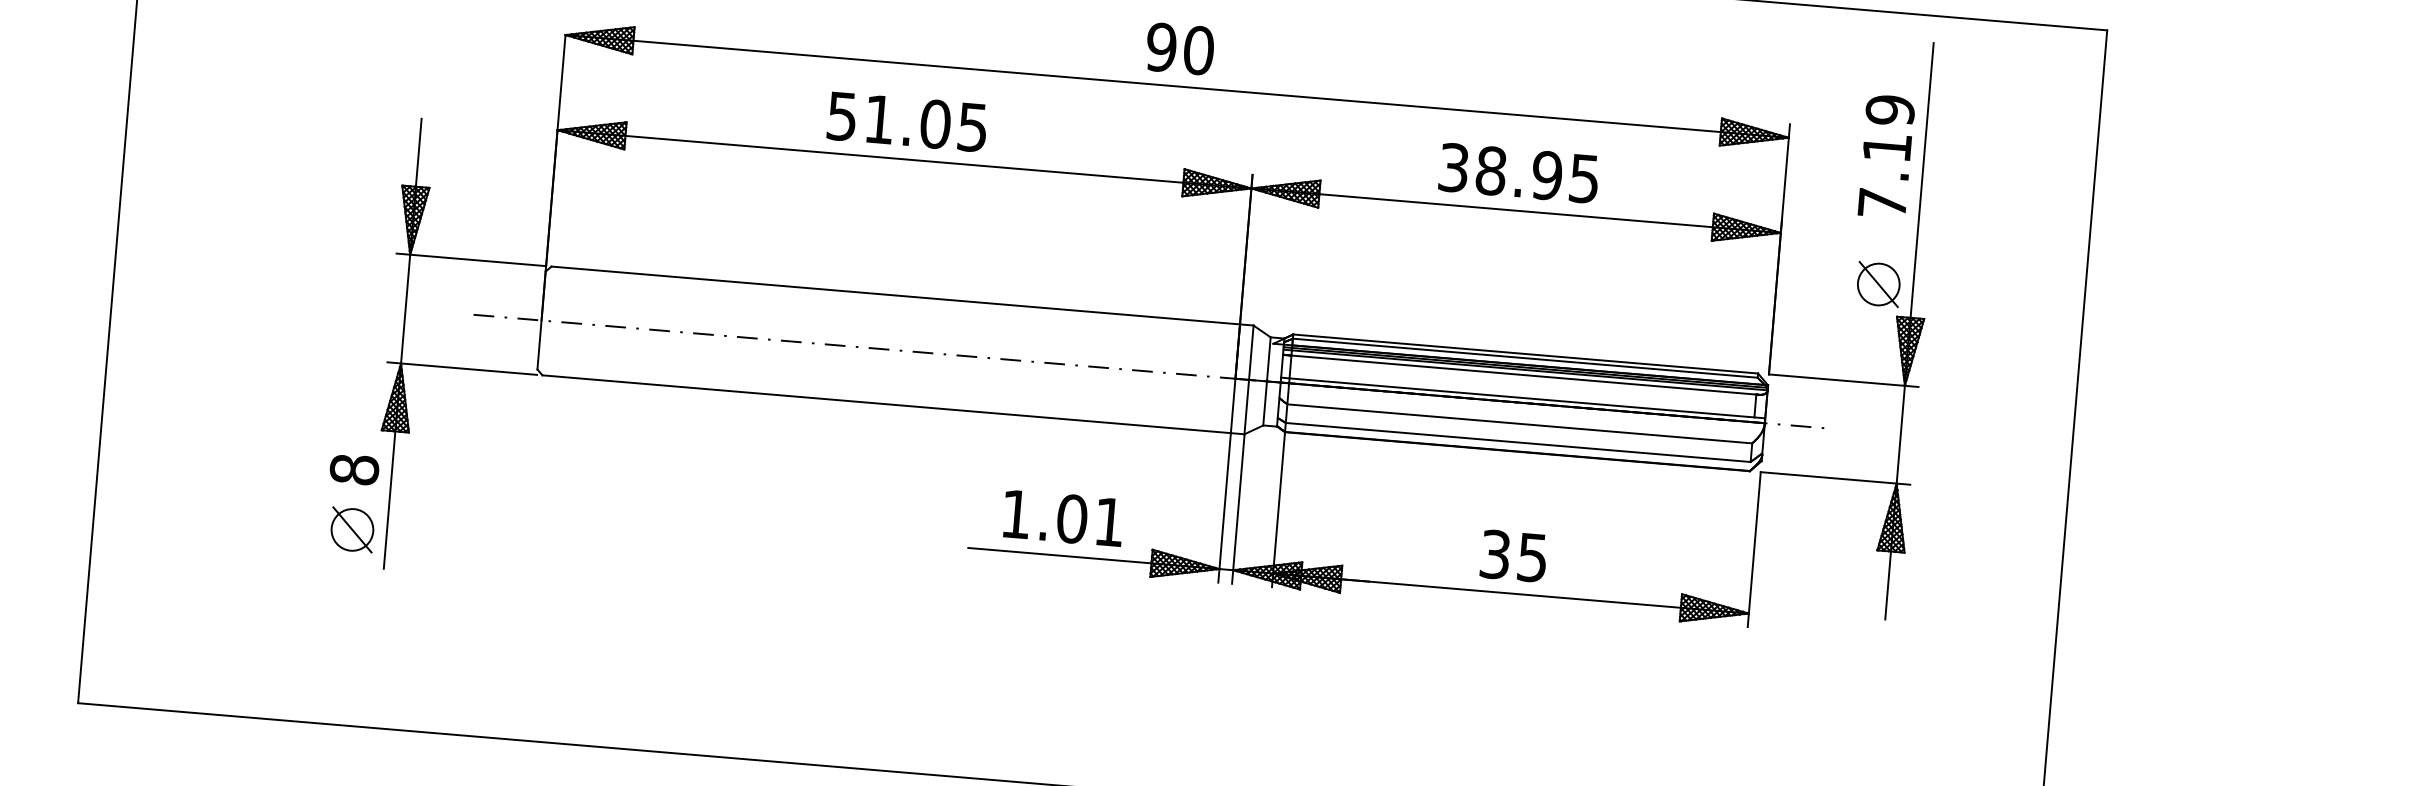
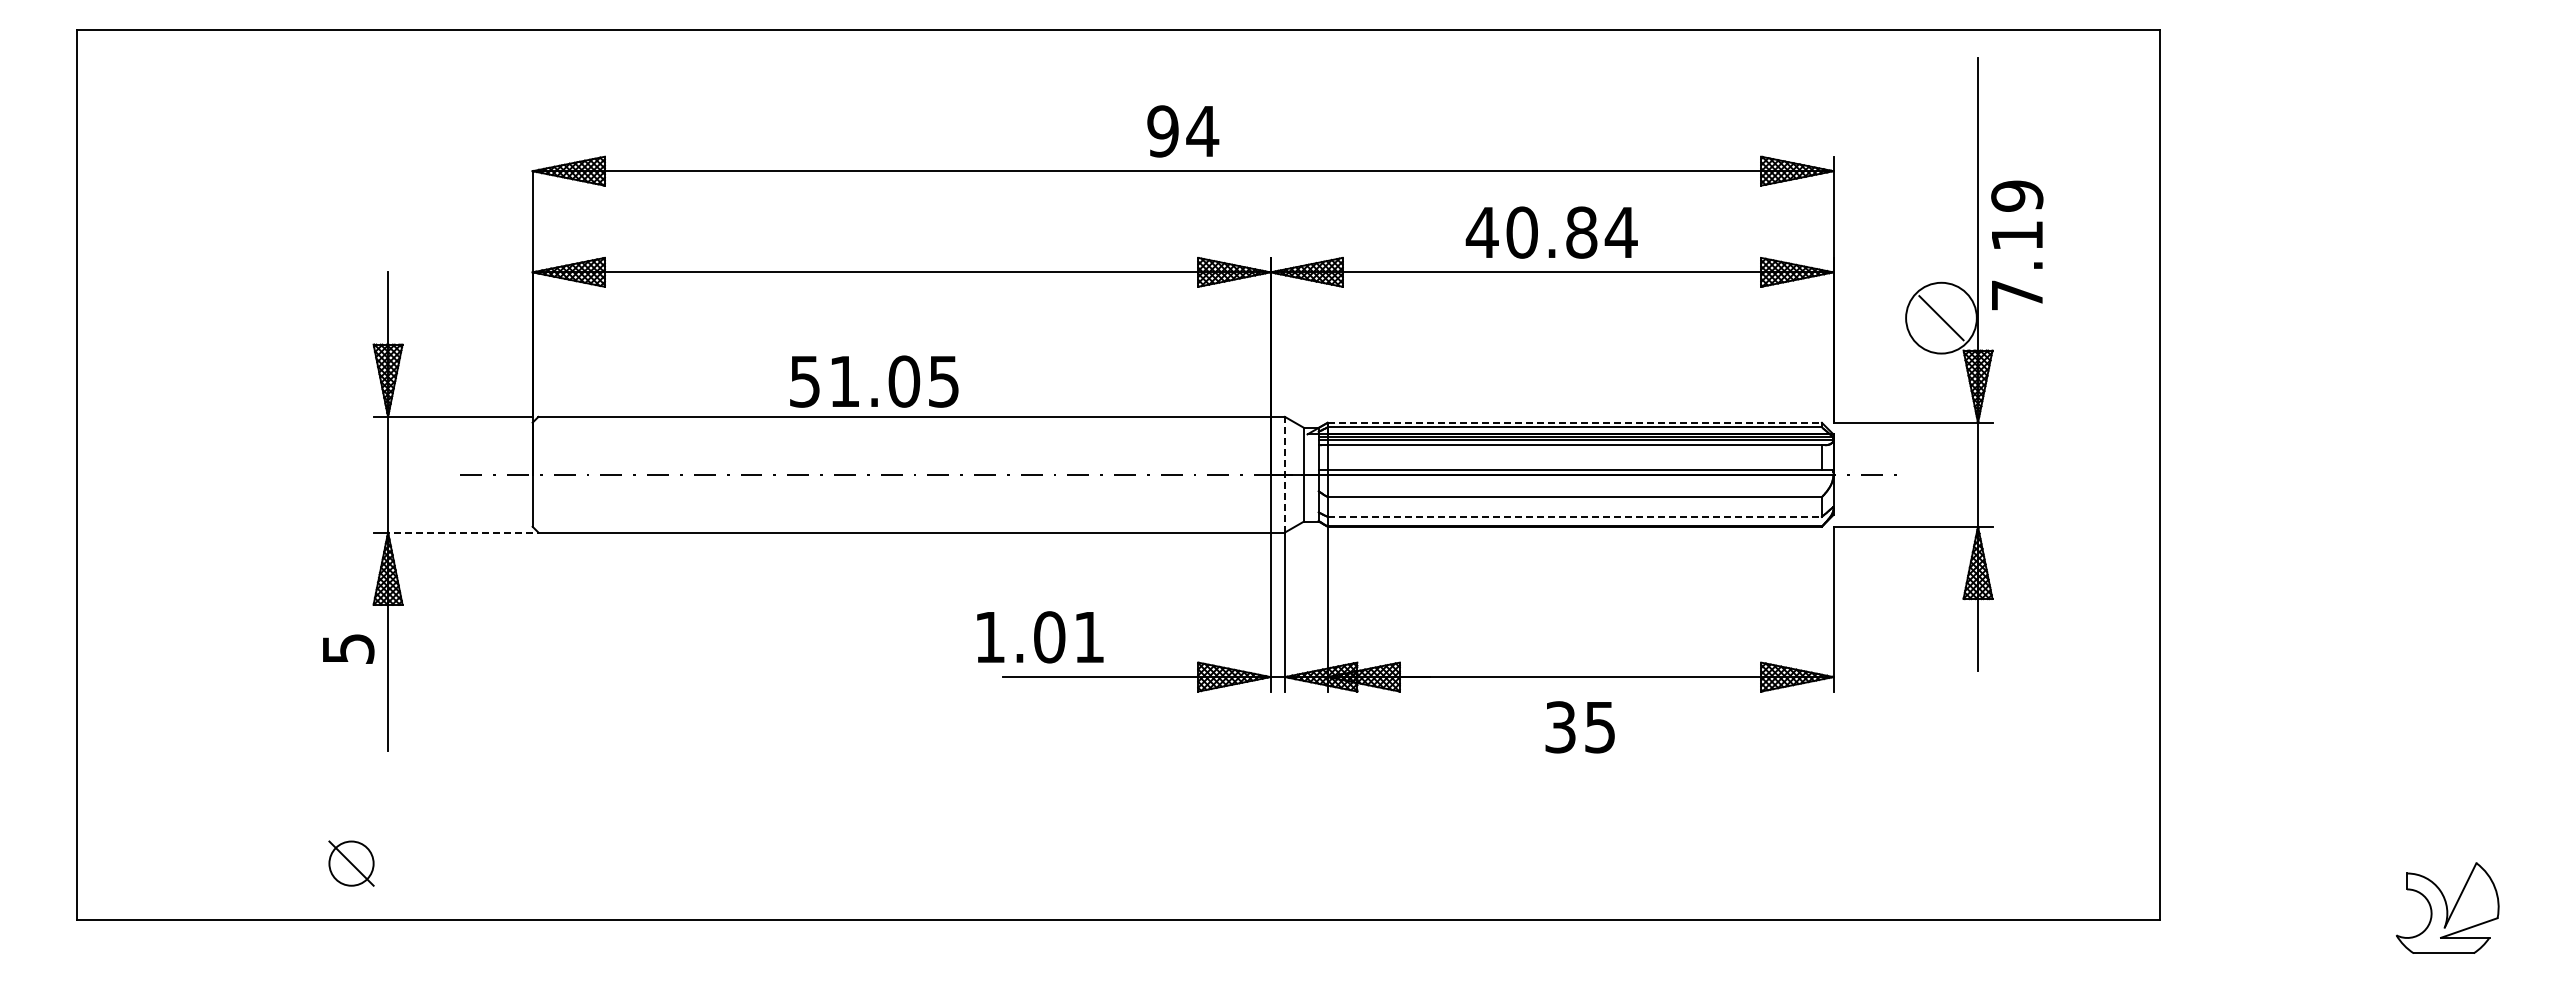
text: (1198, 50) -> (1202, 131), 90 -> 94
text: (907, 121) -> (874, 381), moved
text: (1886, 155) -> (2017, 244), moved
text: (1518, 173) -> (1551, 232), 38.95 -> 40.84
circle: (1878, 284) -> (1941, 318), size x1.6
line: (1526, 353) -> (1575, 422), solid -> dashed
line: (468, 369) -> (459, 532), solid -> dashed
line: (1248, 379) -> (1284, 474), solid -> dashed
line: (1518, 442) -> (1575, 516), solid -> dashed
text: (354, 469) -> (348, 648), 8 -> 5
text: (1063, 518) -> (1040, 637), moved
part: (352, 529) -> (351, 863), moved
text: (1513, 556) -> (1579, 727), moved

